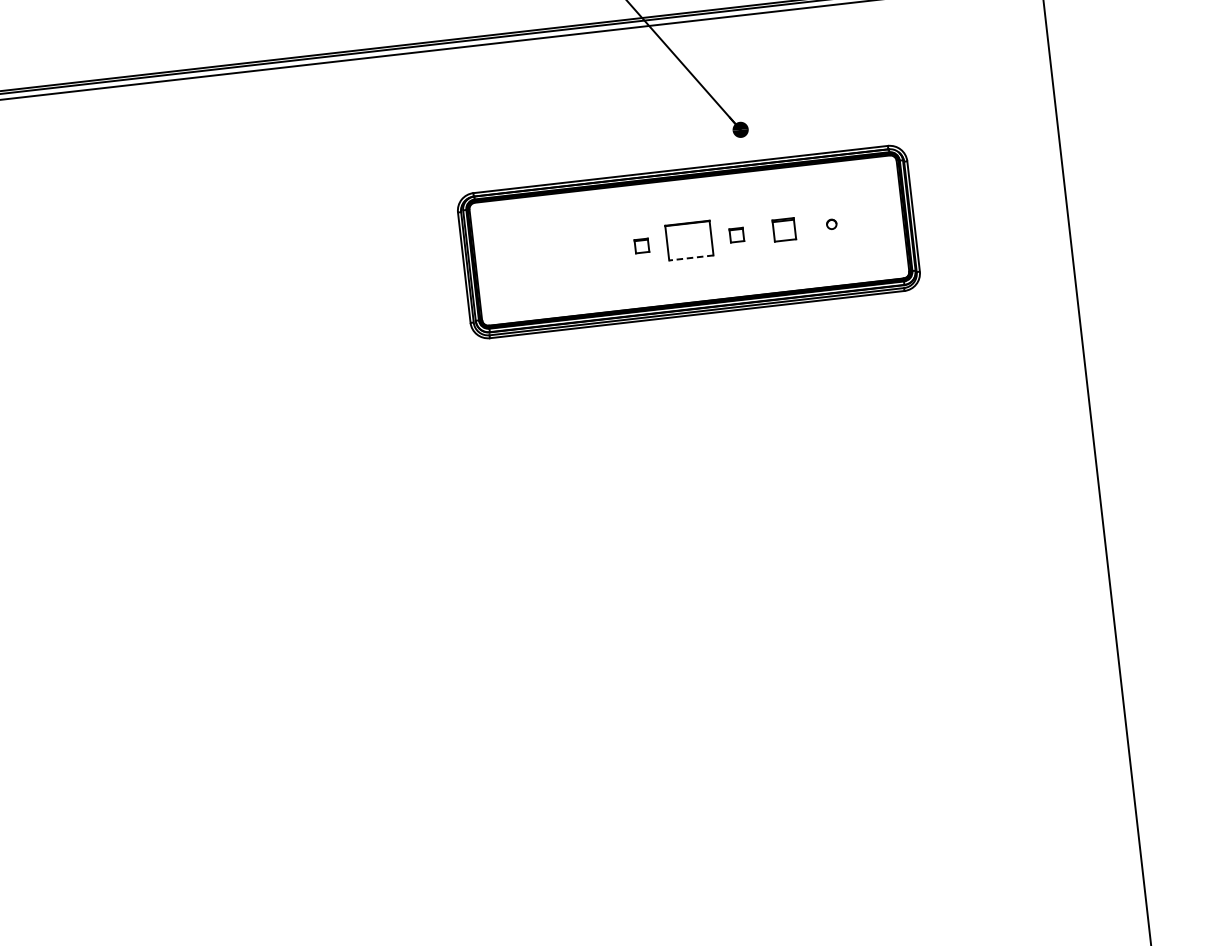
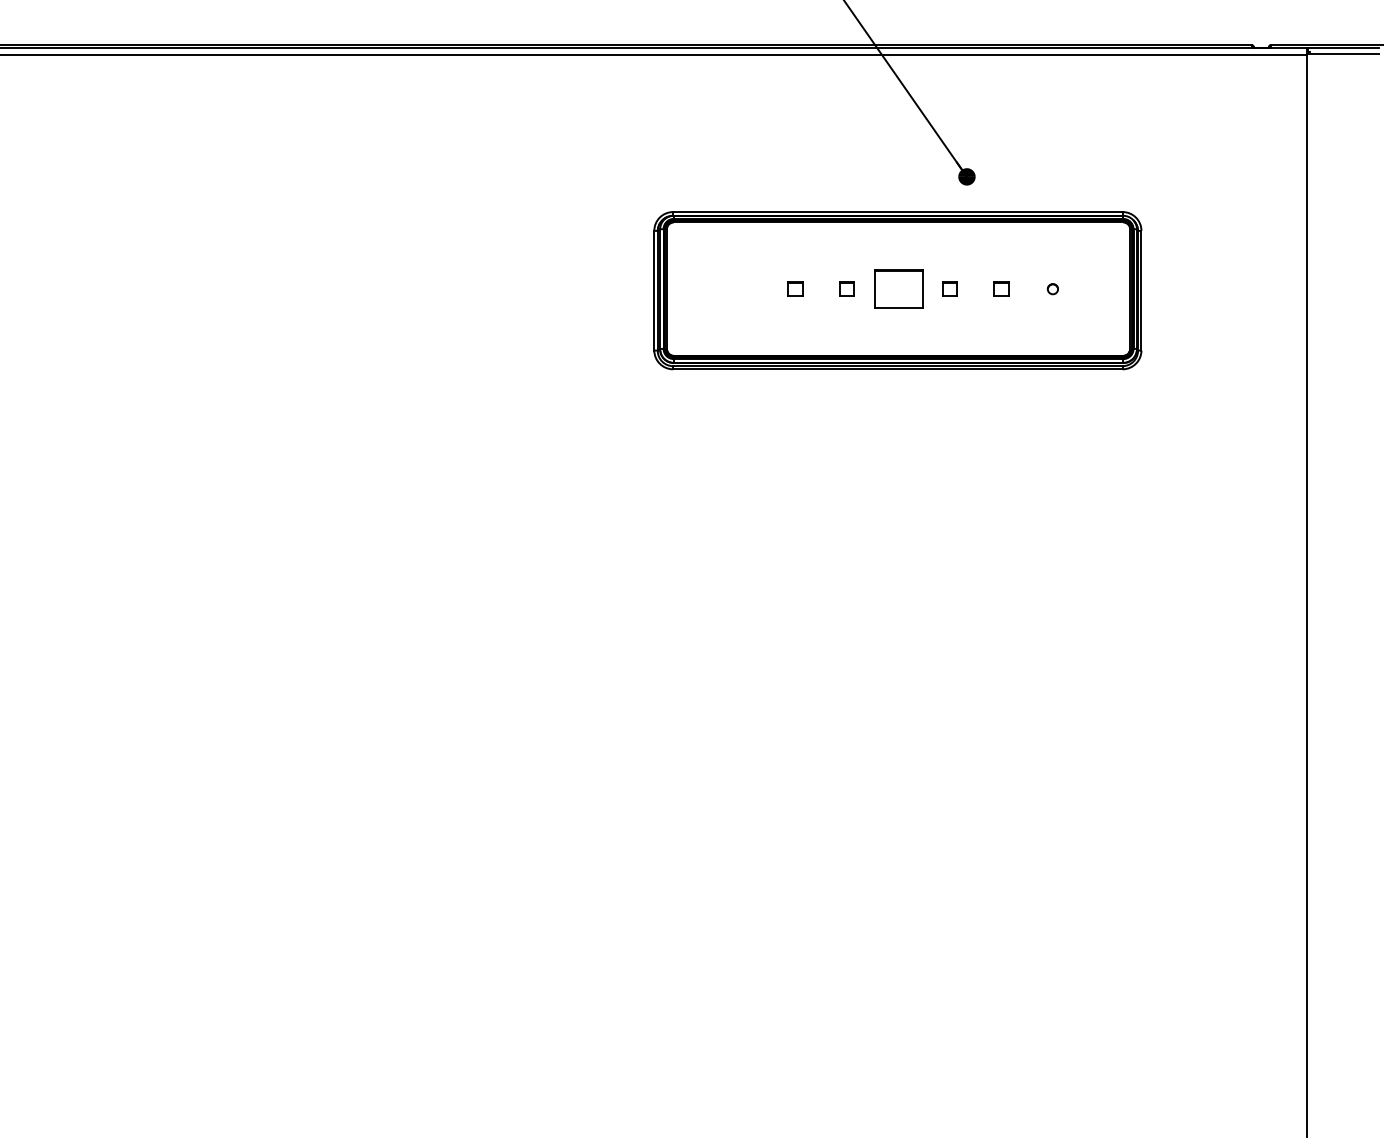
part: (784, 229) -> (1001, 288), size x0.62
part: (594, 250) -> (795, 288), added
line: (691, 257) -> (898, 307), dashed -> solid

